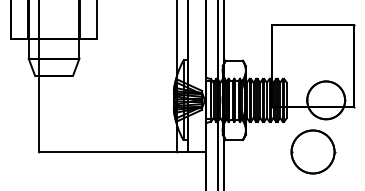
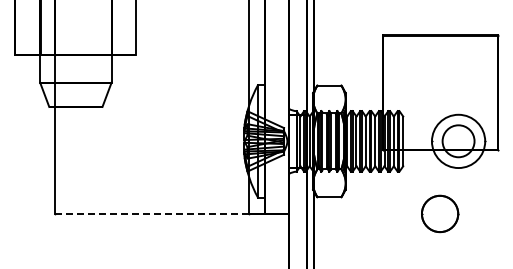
circle: (326, 99) -> (458, 140), size x0.6
part: (312, 151) -> (439, 213), size x0.6
line: (108, 152) -> (152, 214), solid -> dashed

